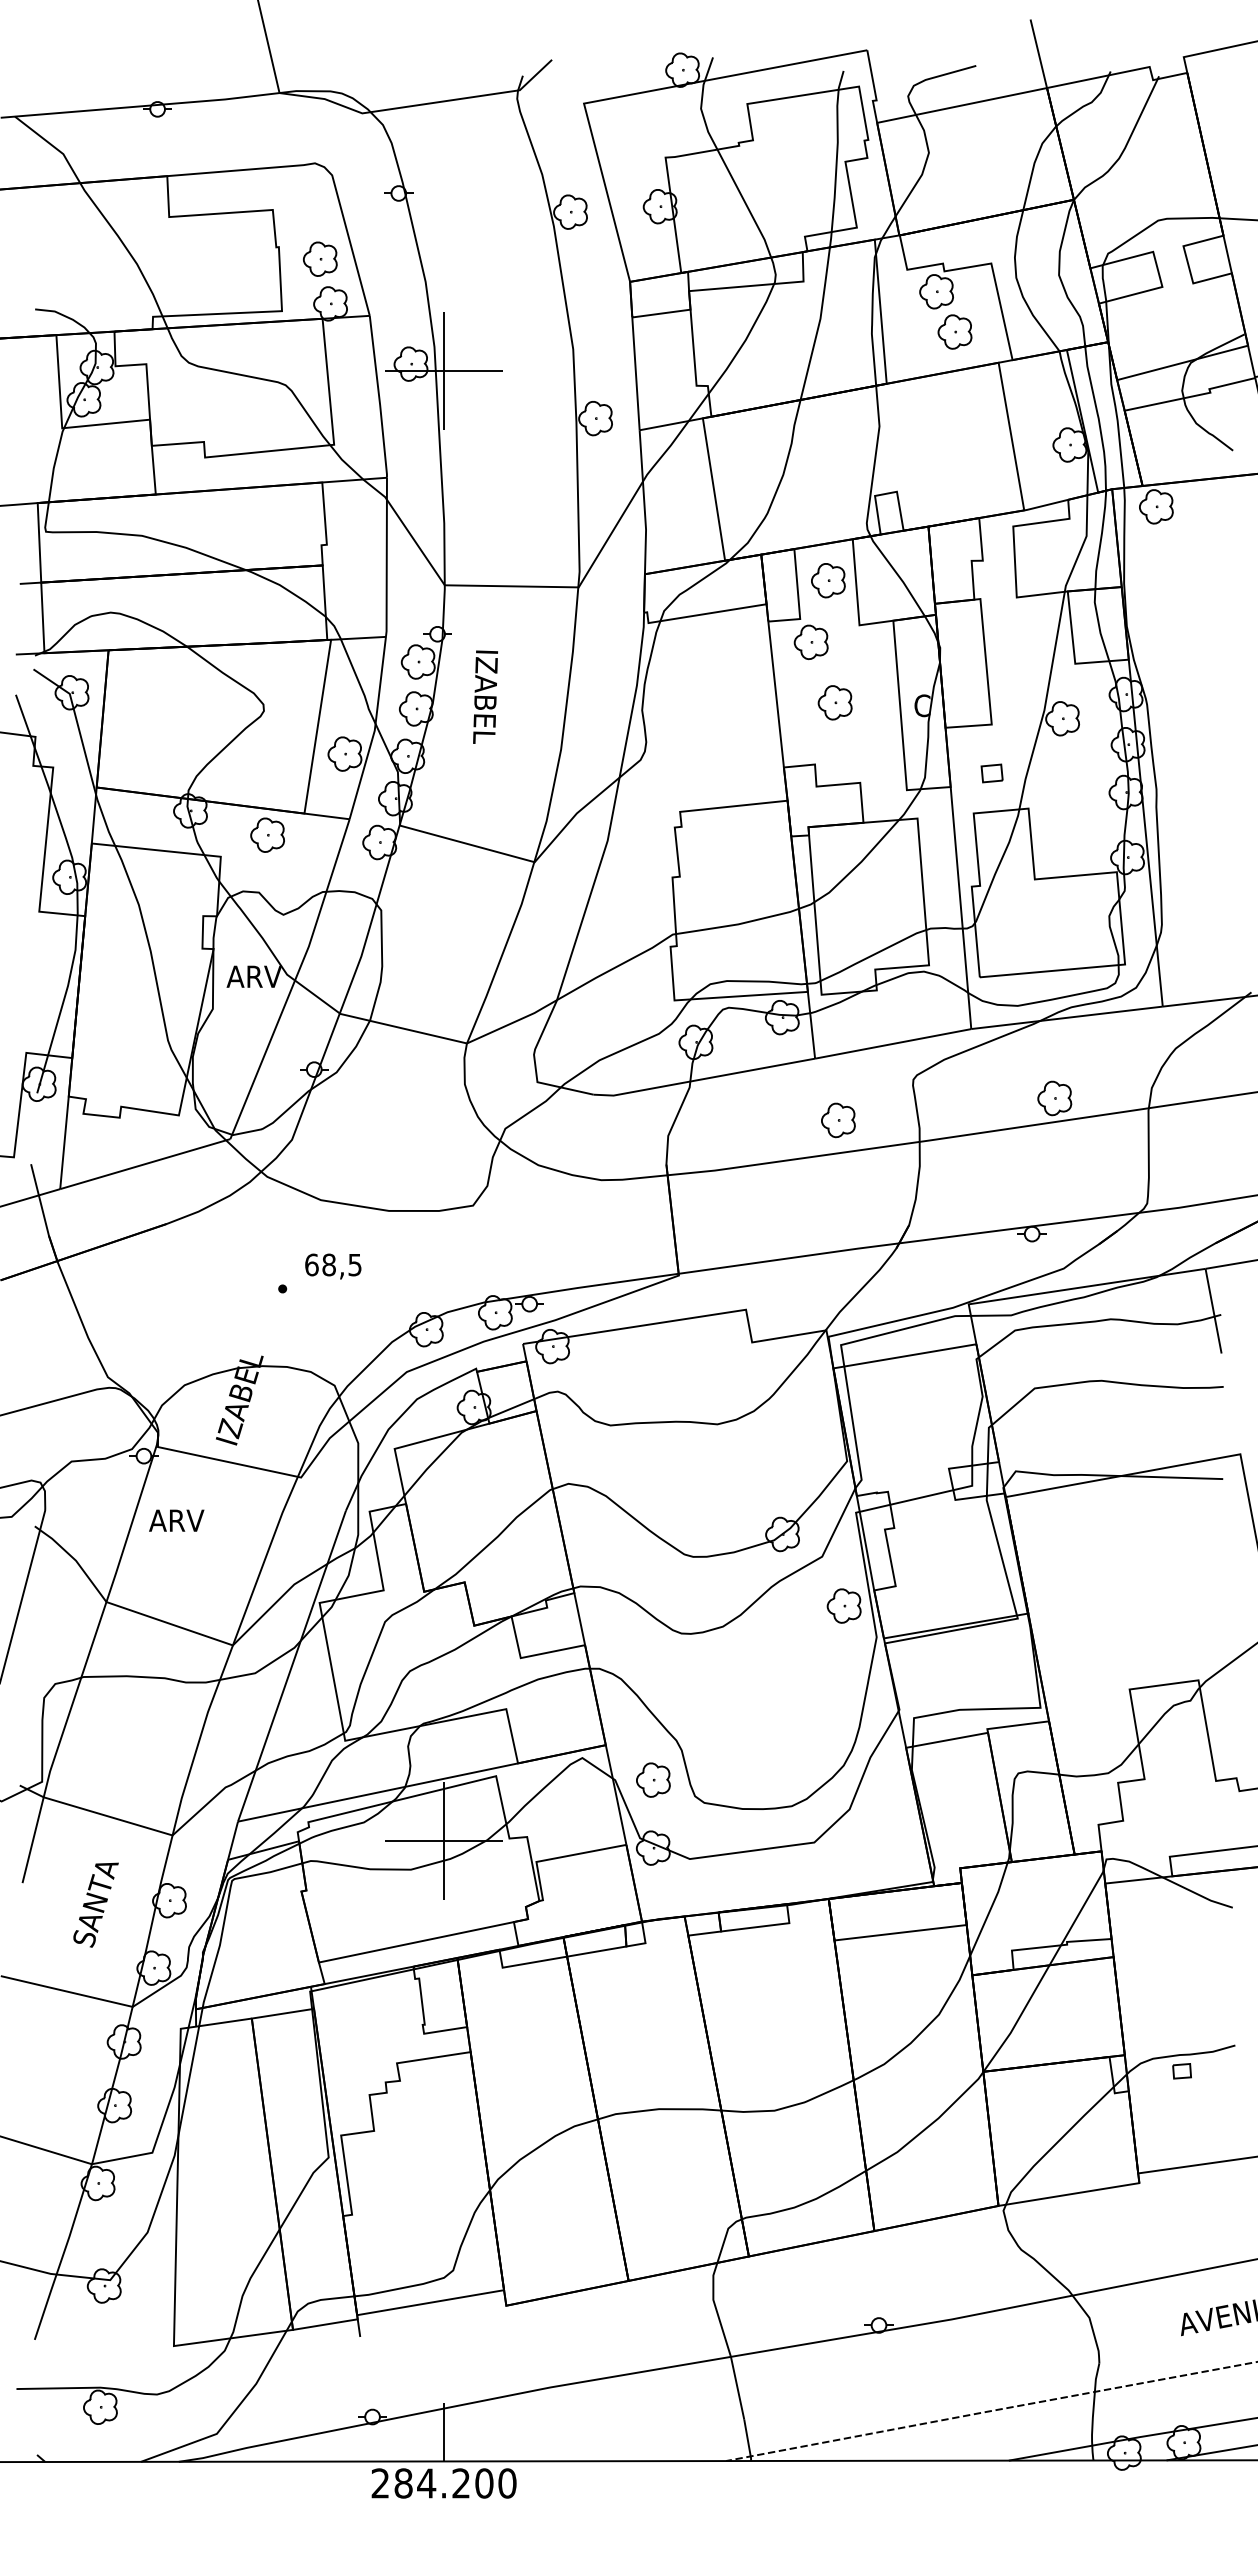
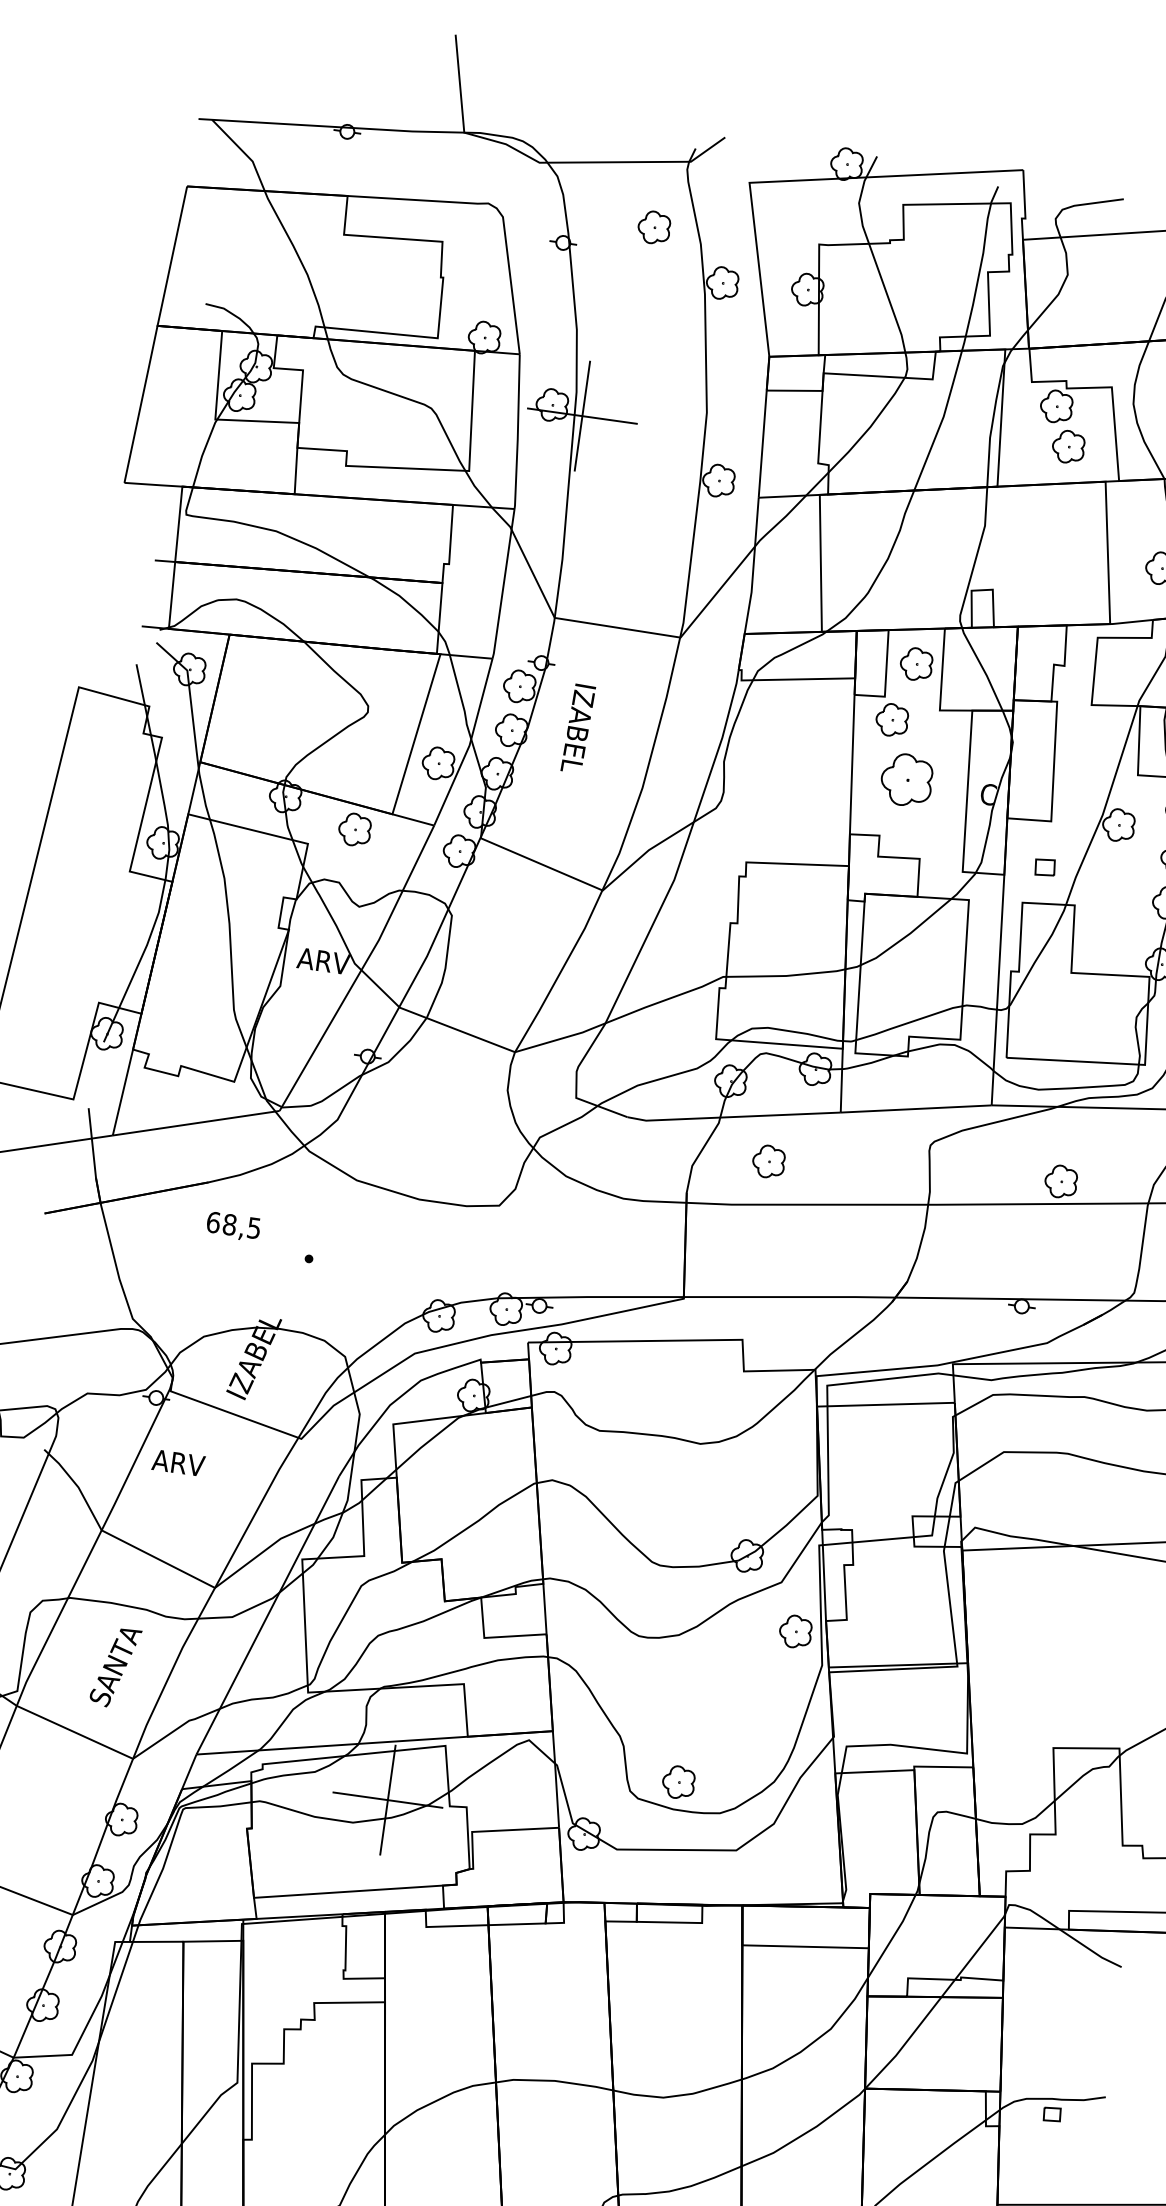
part: (320, 258) -> (654, 227), moved
part: (834, 702) -> (906, 779), size x1.6
part: (838, 1120) -> (768, 1161), moved
text: (333, 1266) -> (233, 1226), moved
part: (653, 1779) -> (678, 1781), moved
text: (95, 1904) -> (115, 1667), moved

